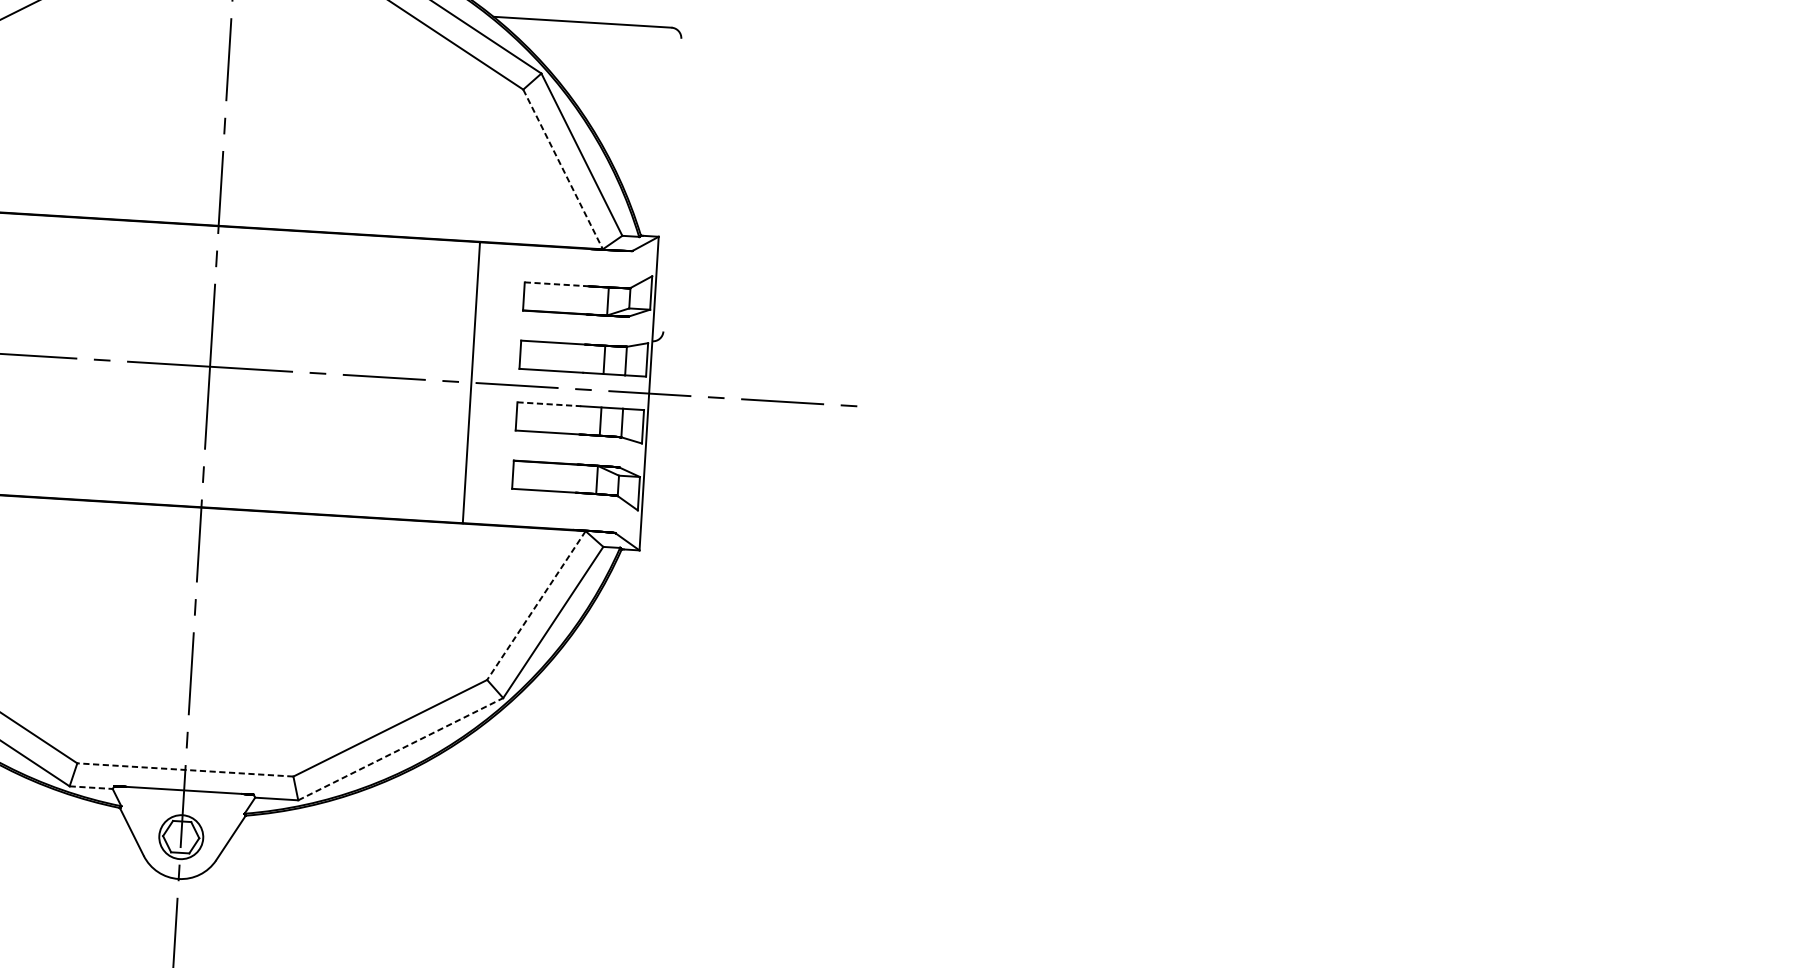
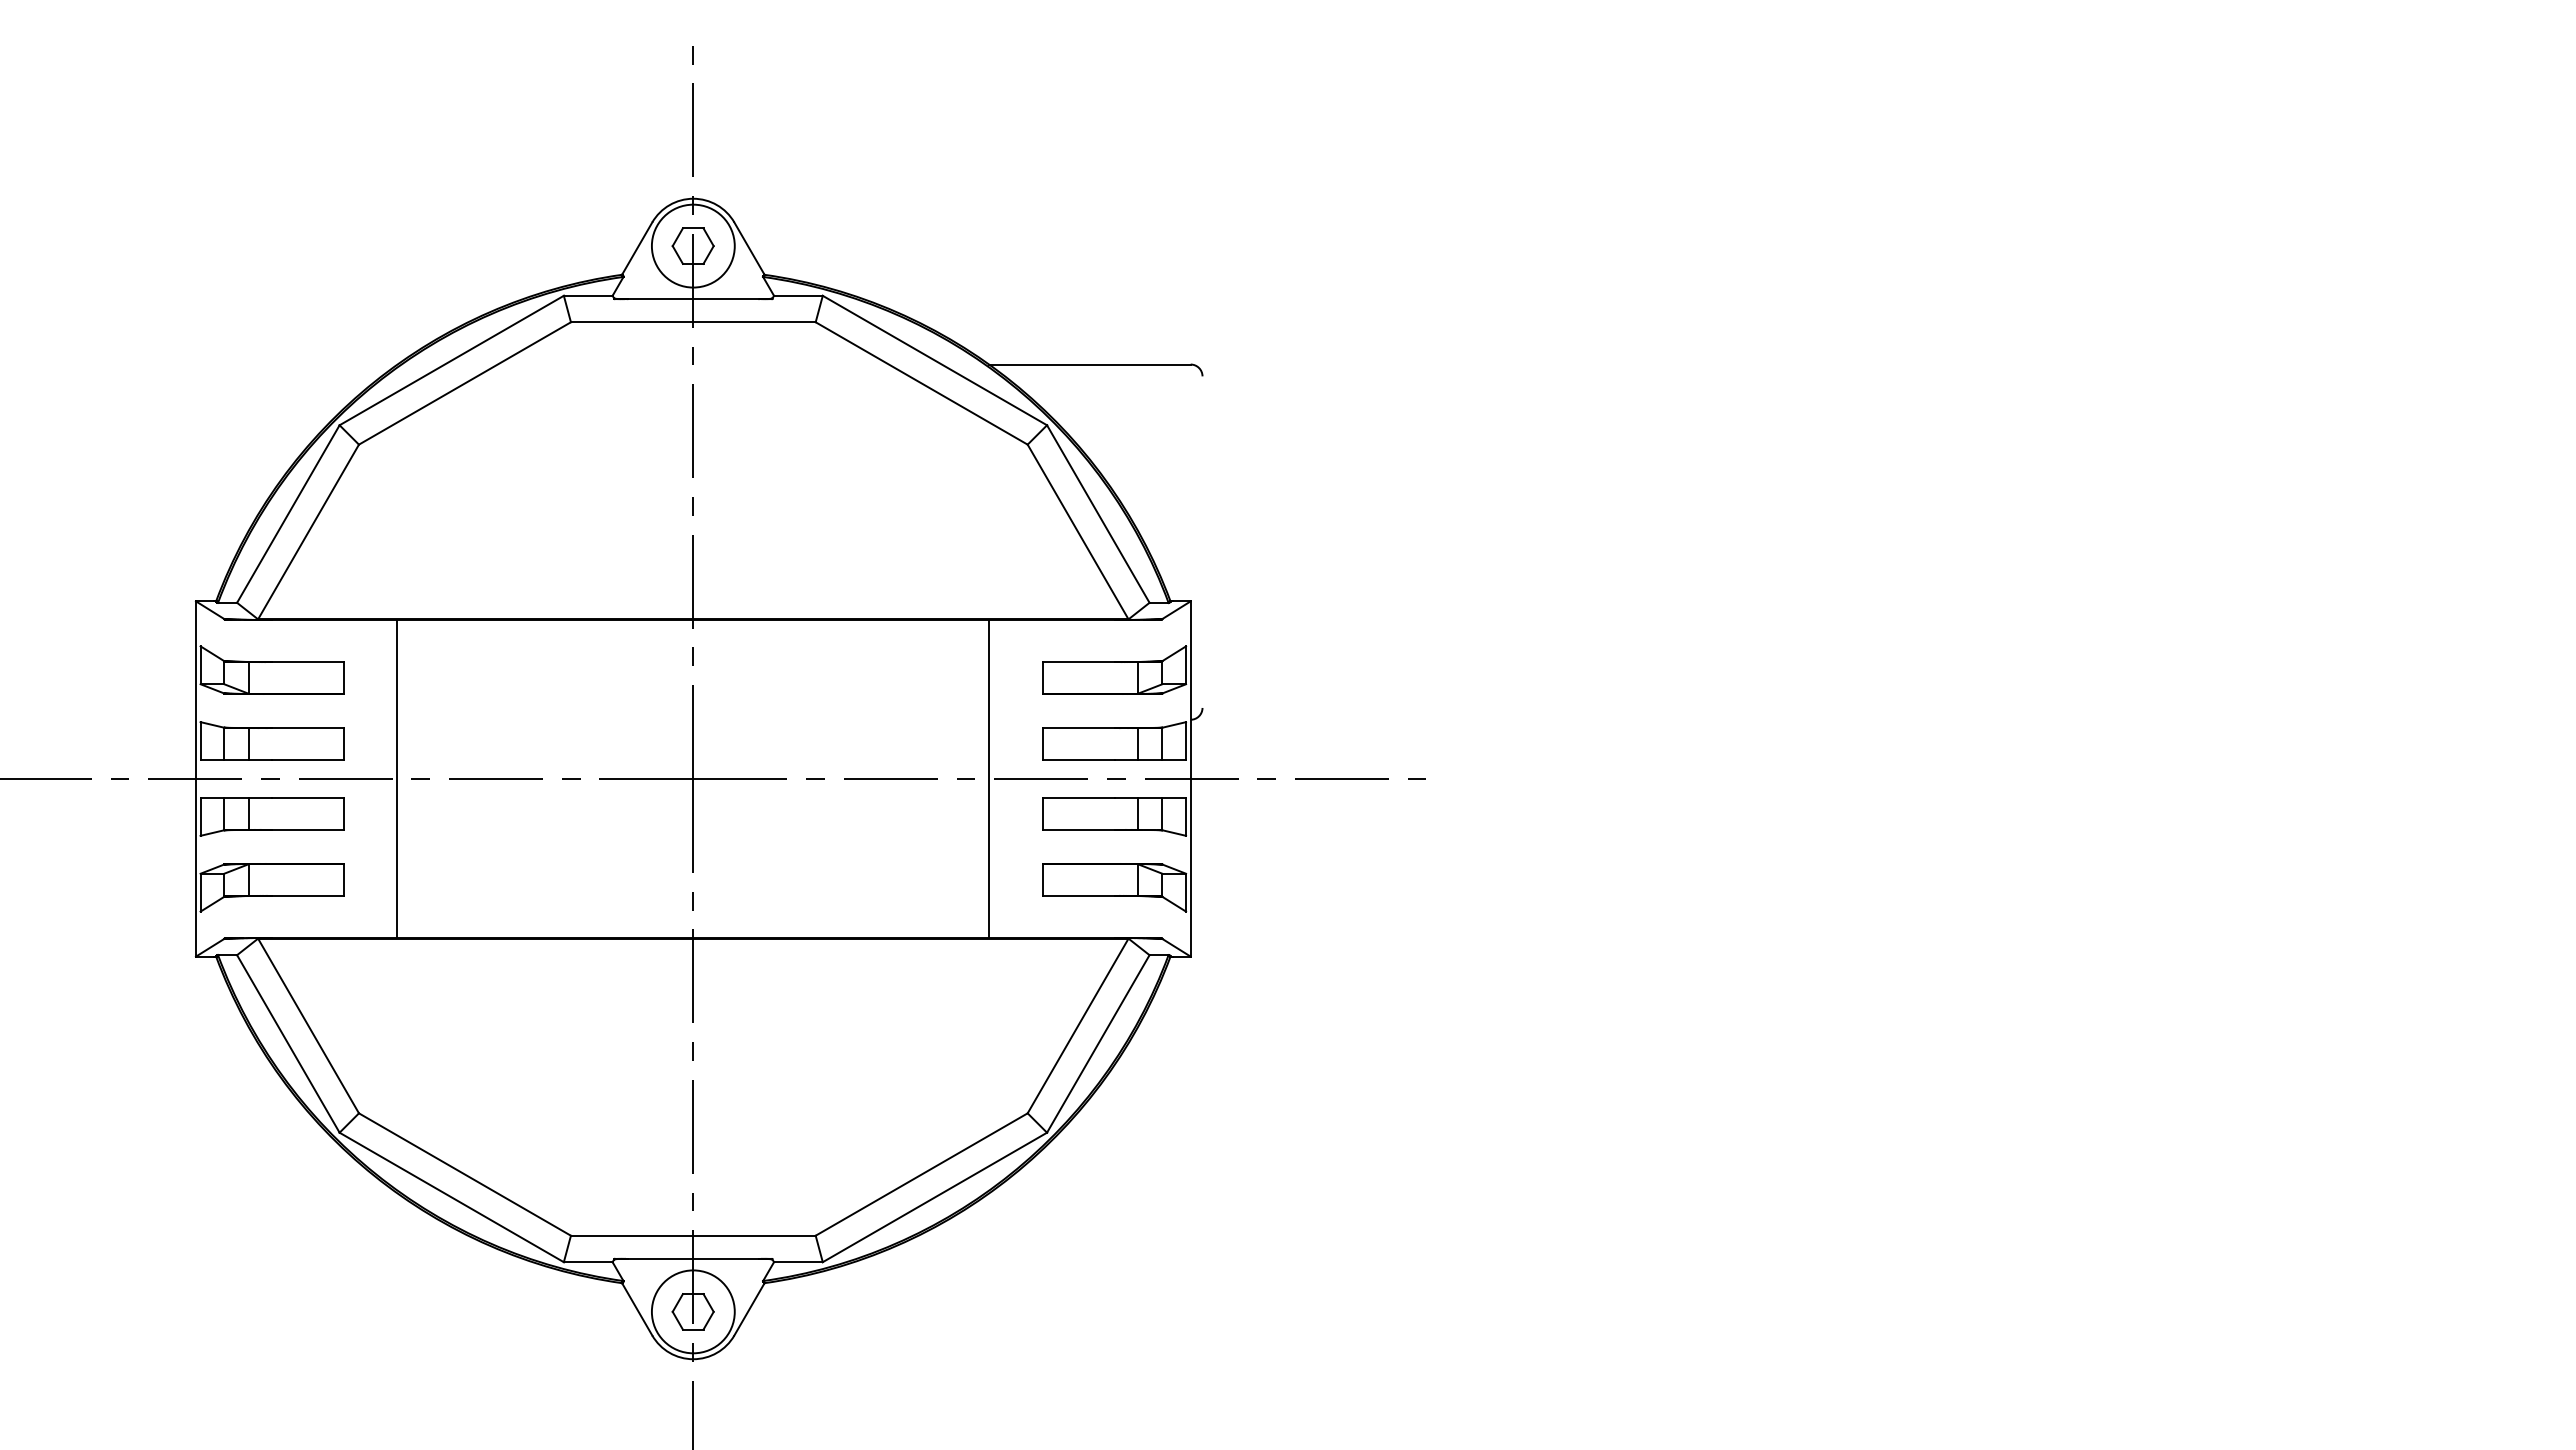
line: (563, 169) -> (1078, 532), dashed -> solid
line: (557, 284) -> (1079, 662), dashed -> solid
line: (549, 403) -> (1079, 797), dashed -> solid
line: (536, 605) -> (1078, 1025), dashed -> solid
line: (401, 749) -> (935, 1197), dashed -> solid
line: (184, 769) -> (692, 1235), dashed -> solid
line: (91, 787) -> (588, 1262), dashed -> solid
circle: (180, 836) -> (692, 1311), size x1.67

